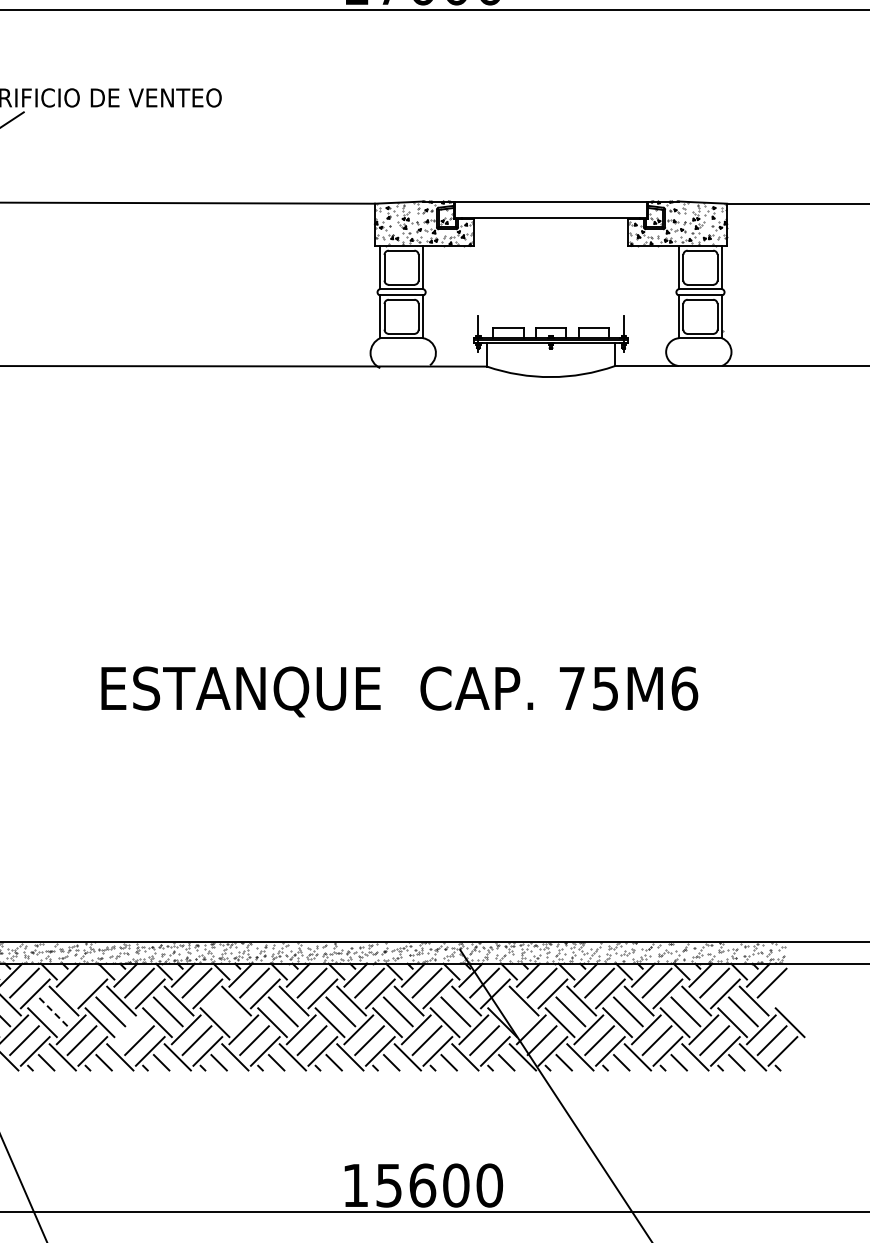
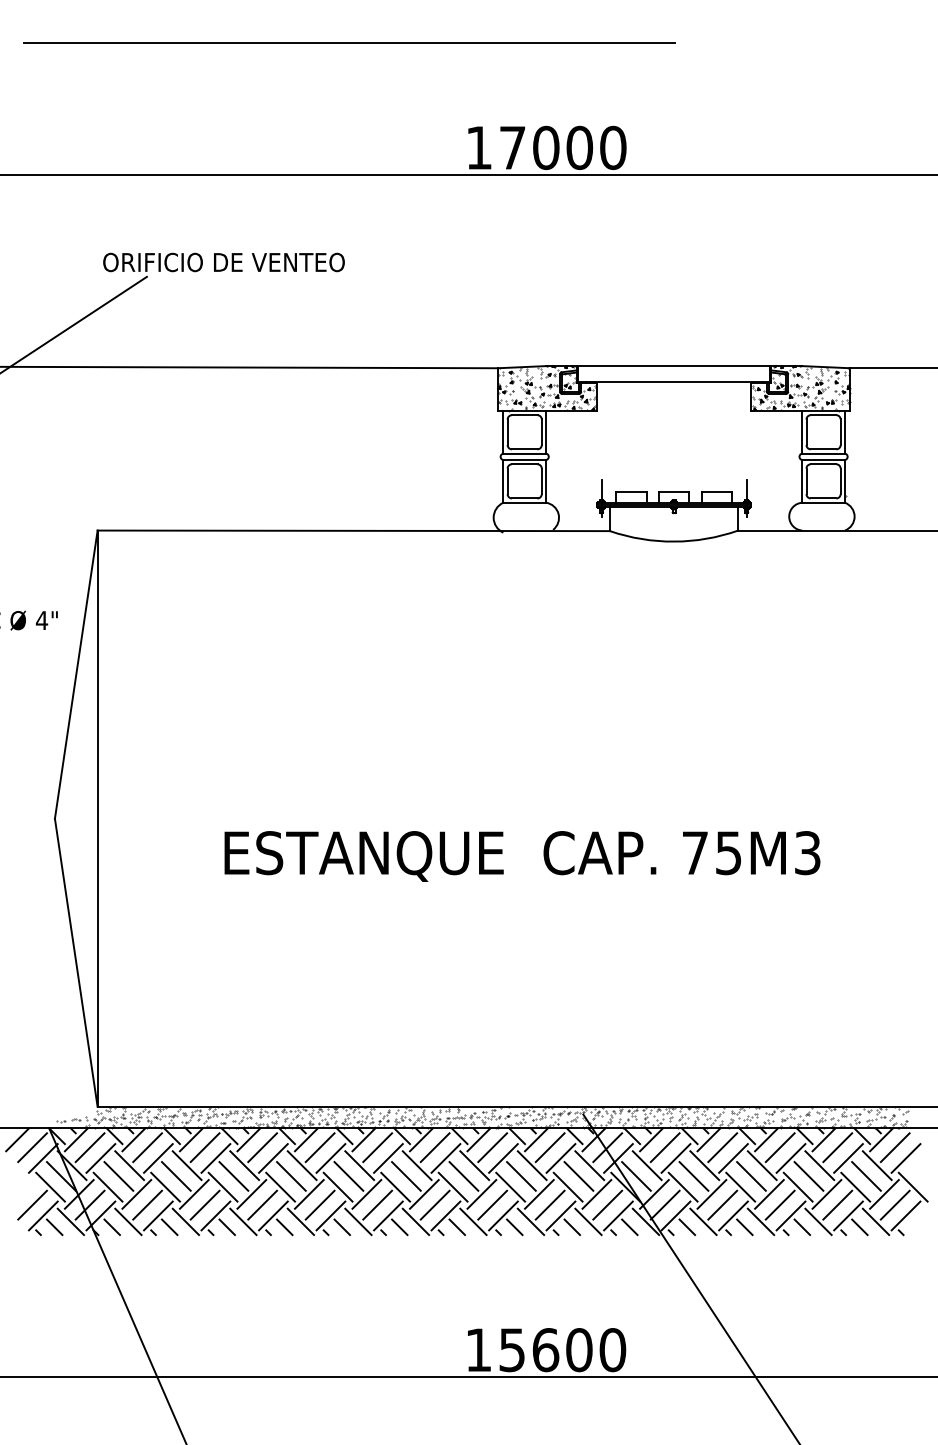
text: (684, 688) -> (807, 853), 75M6 -> 75M3
line: (81, 982) -> (204, 1147), added
line: (782, 993) -> (905, 1158), added
line: (53, 1011) -> (176, 1176), dashed -> solid
line: (225, 1011) -> (348, 1176), added
line: (513, 1011) -> (636, 1176), added
line: (128, 1029) -> (251, 1194), added

